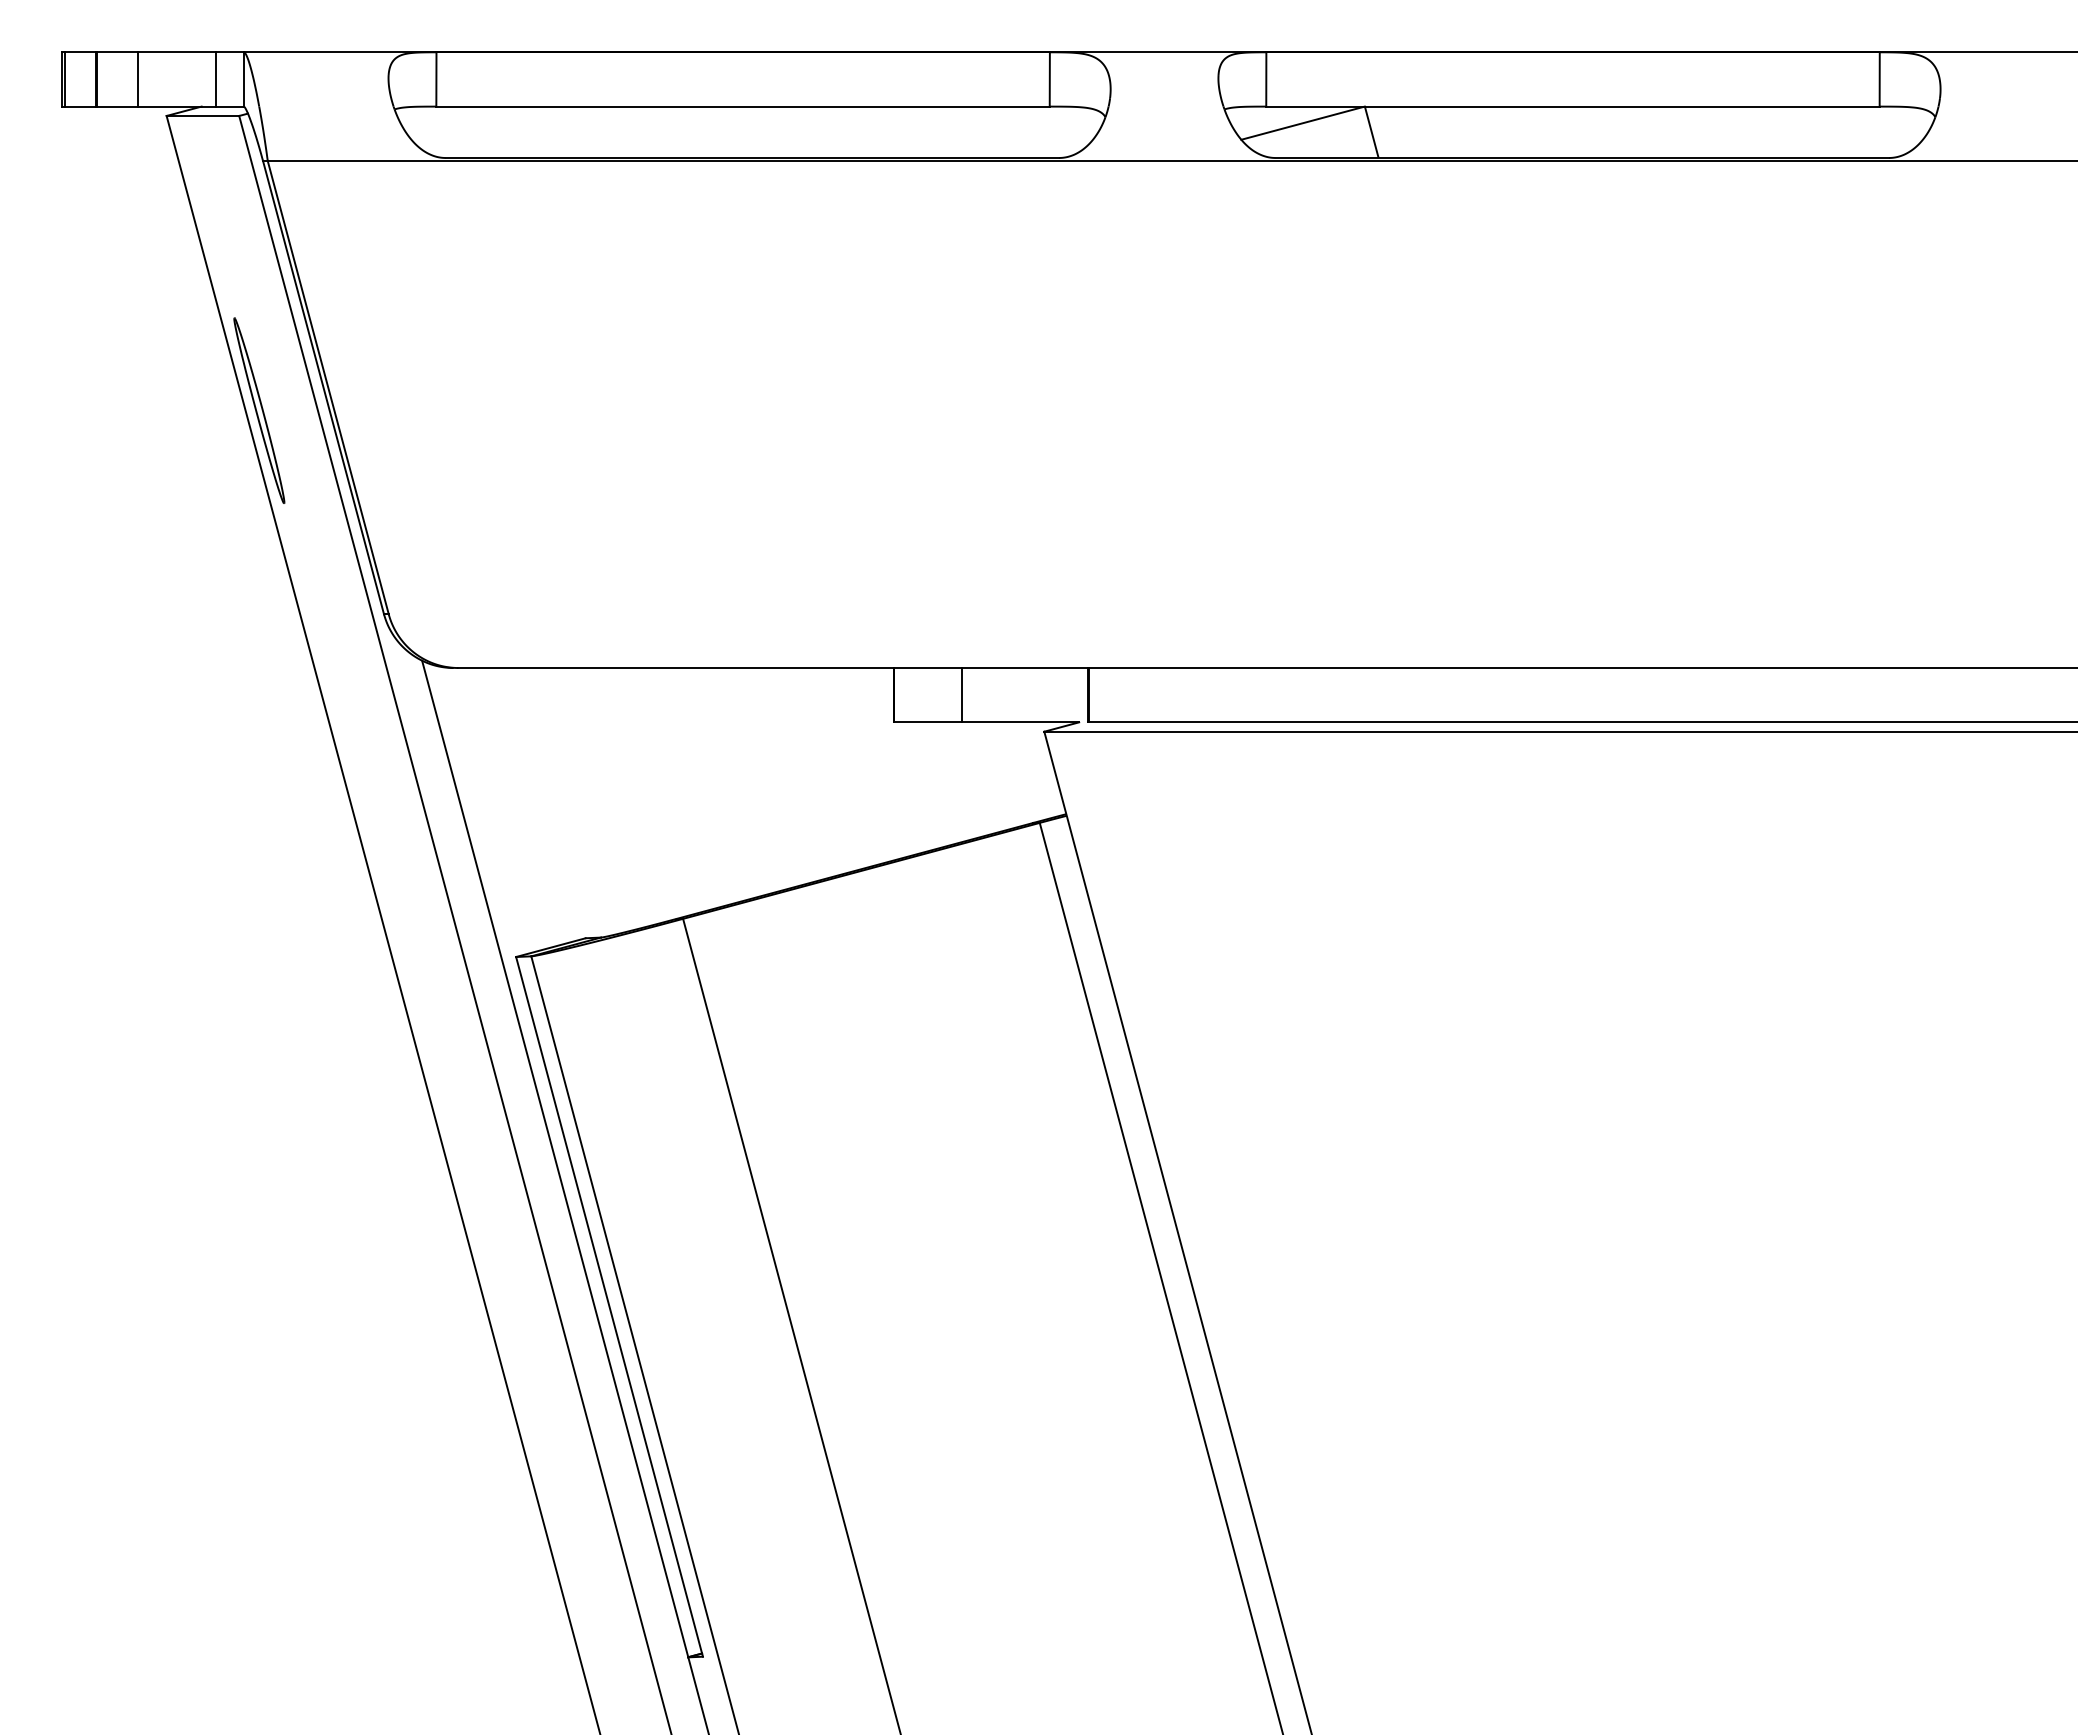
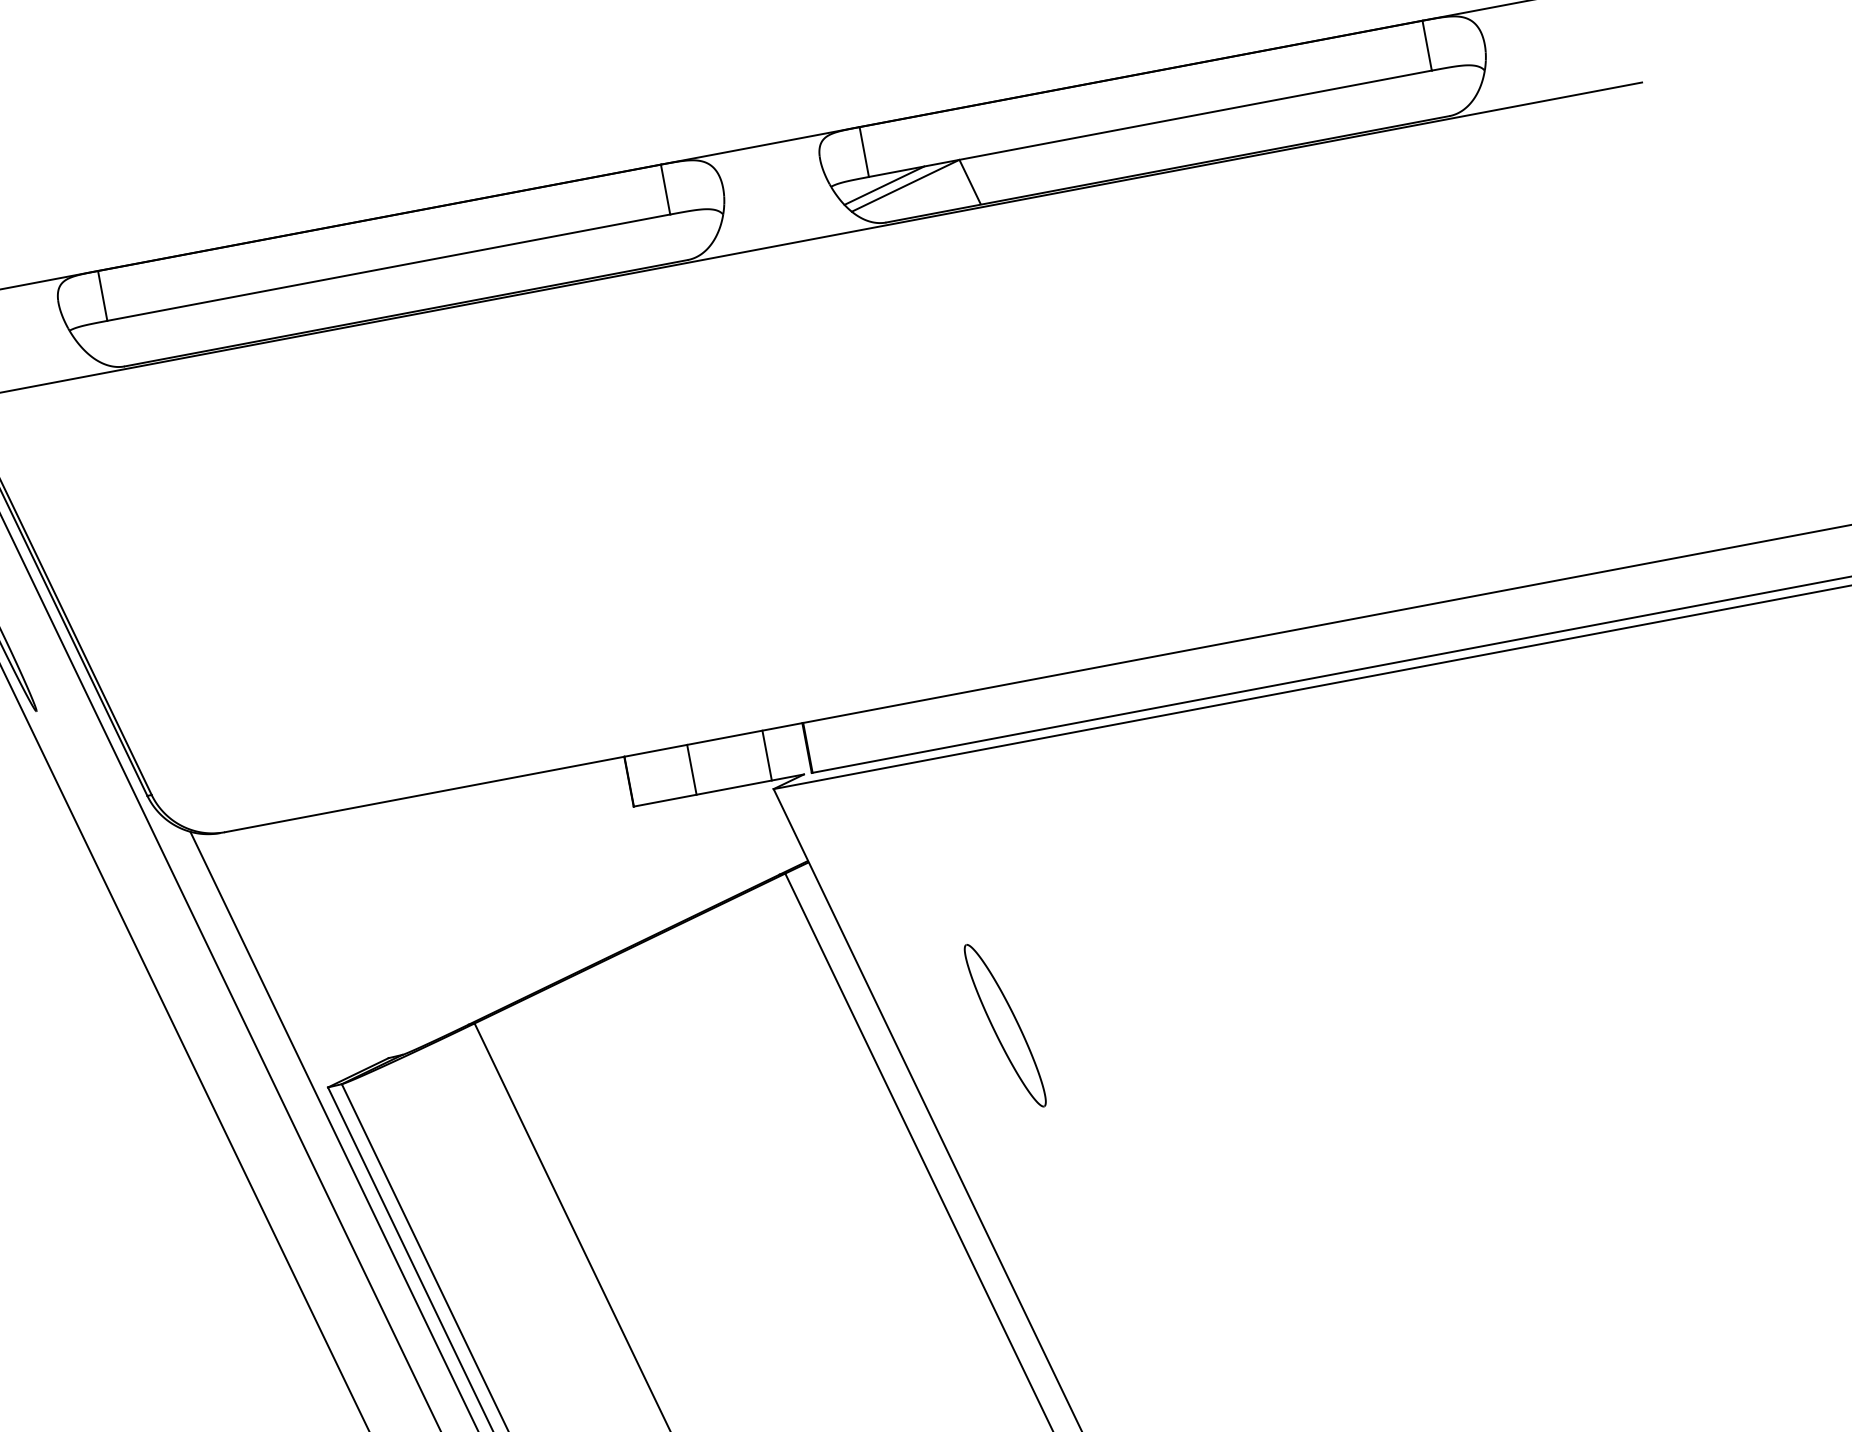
line: (1280, 118) -> (884, 185), added
line: (1044, 695) -> (767, 755), added
part: (1240, 1026) -> (1004, 1025), added

